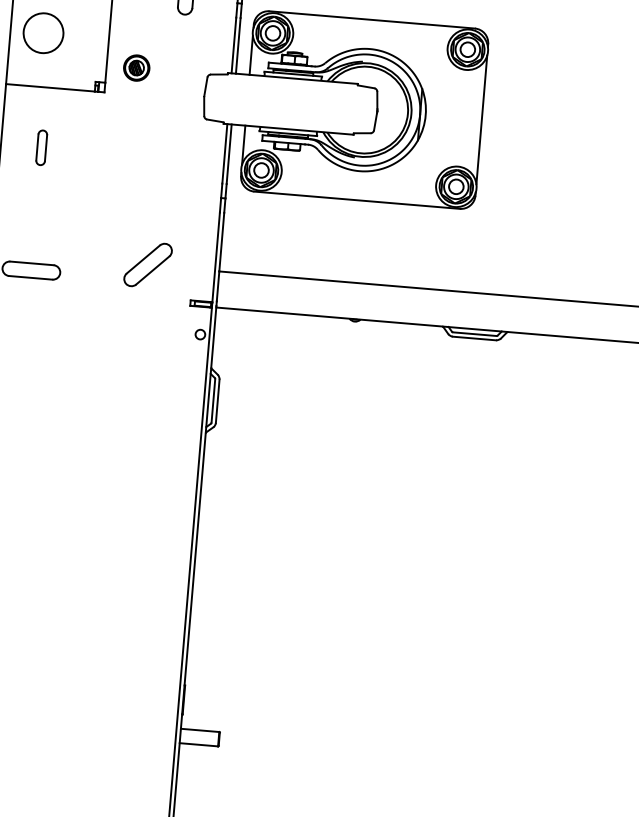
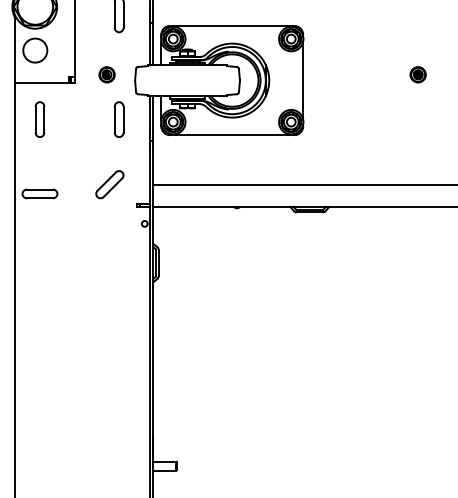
part: (135, 67) -> (106, 74), moved
part: (40, 147) -> (39, 119), size x1.67
part: (171, 158) -> (118, 119), added

